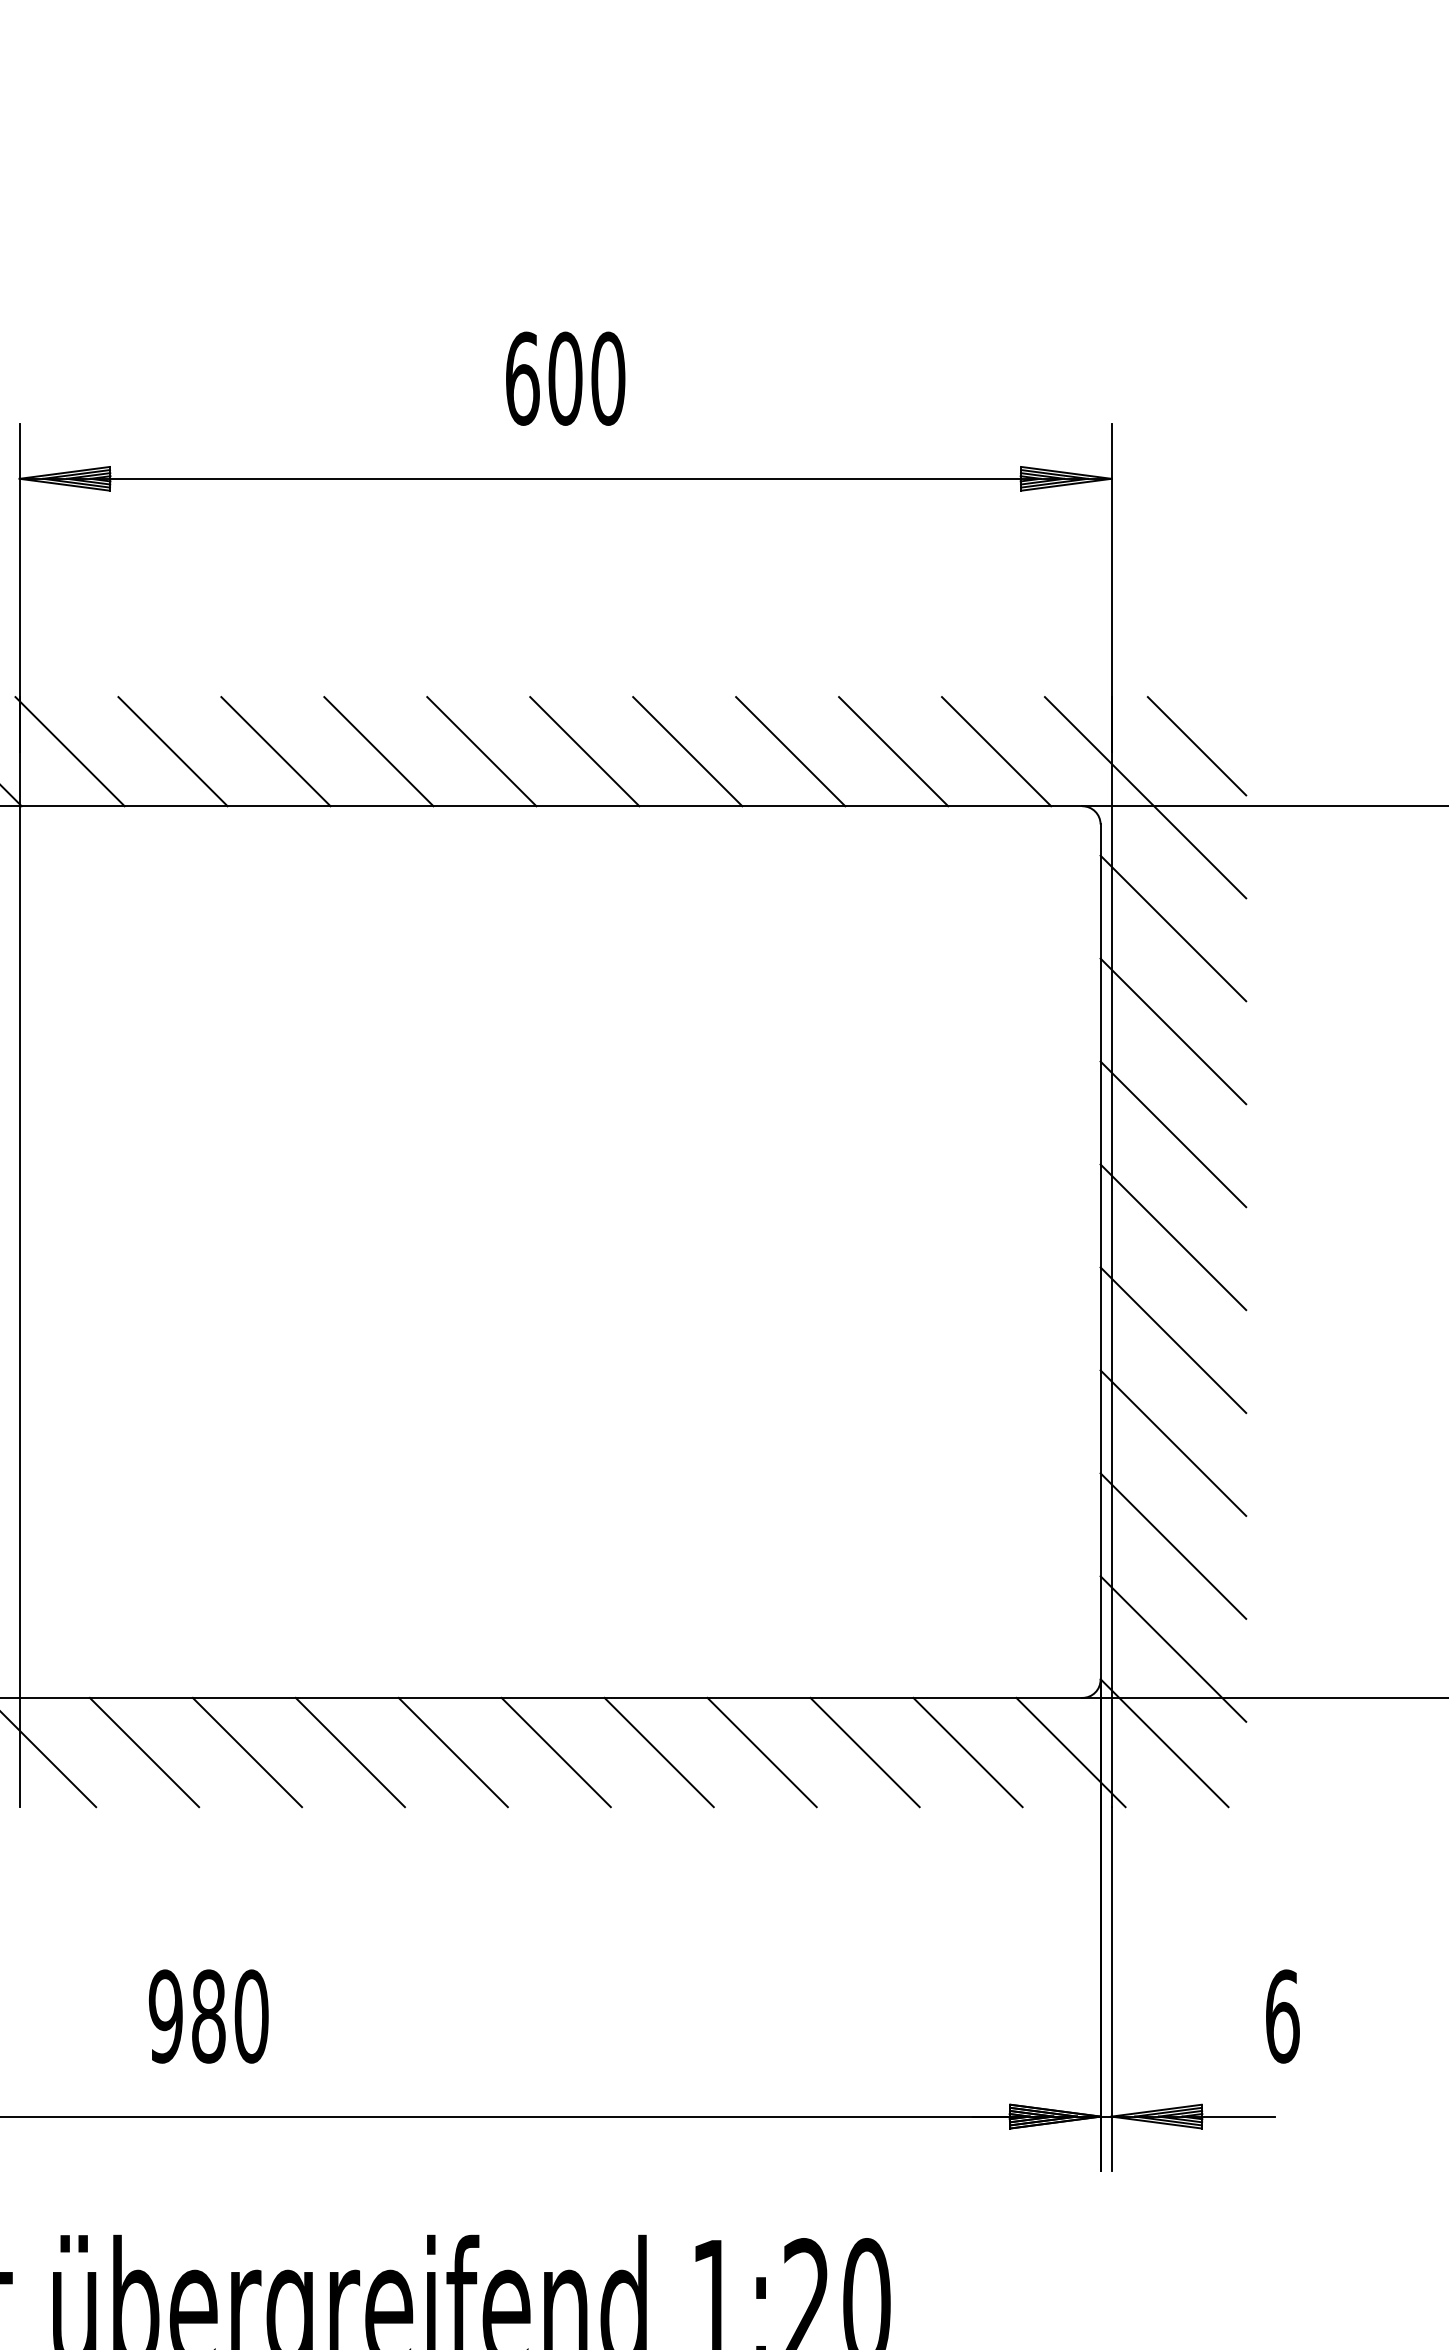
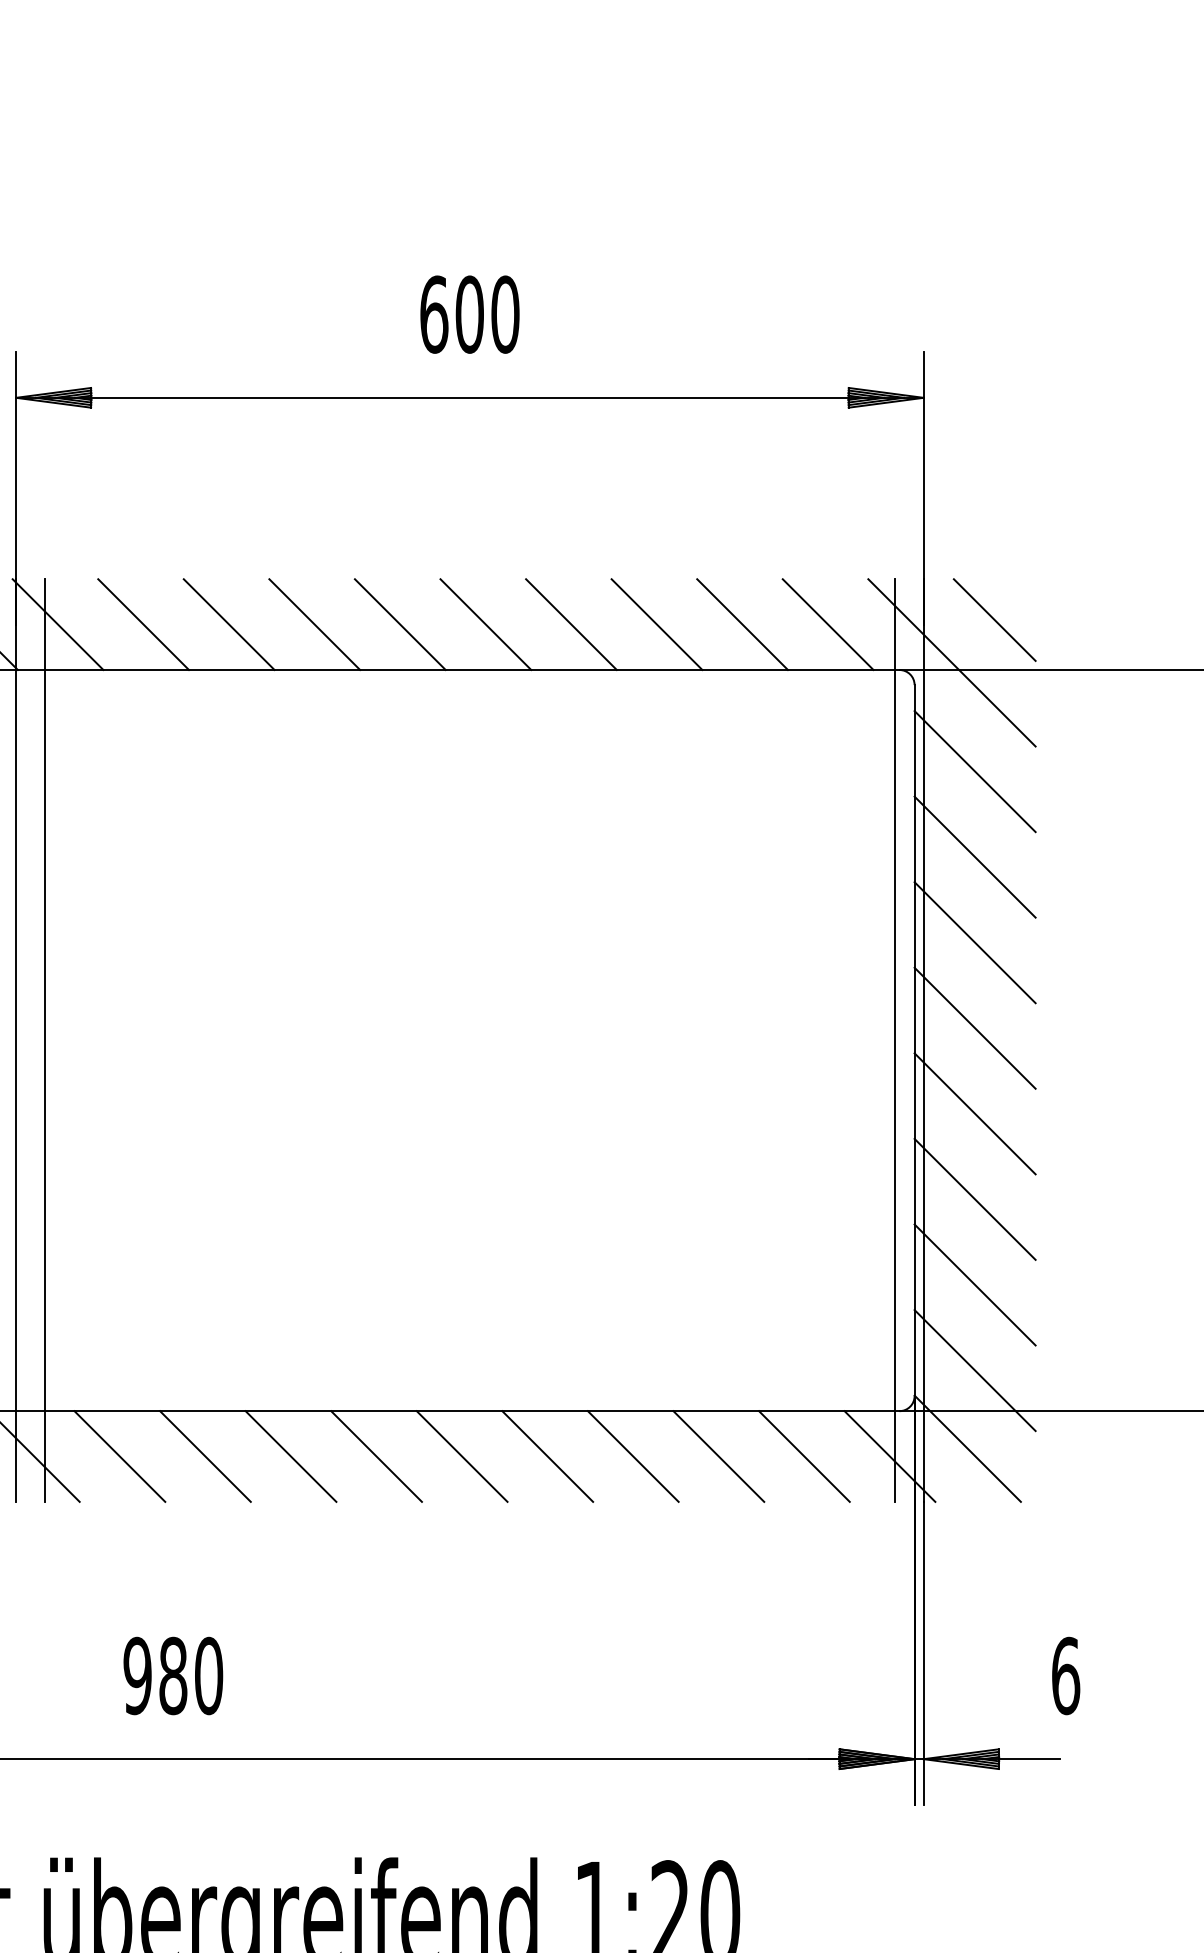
line: (54, 1252) -> (45, 1040), added
line: (1076, 1252) -> (894, 1040), added

